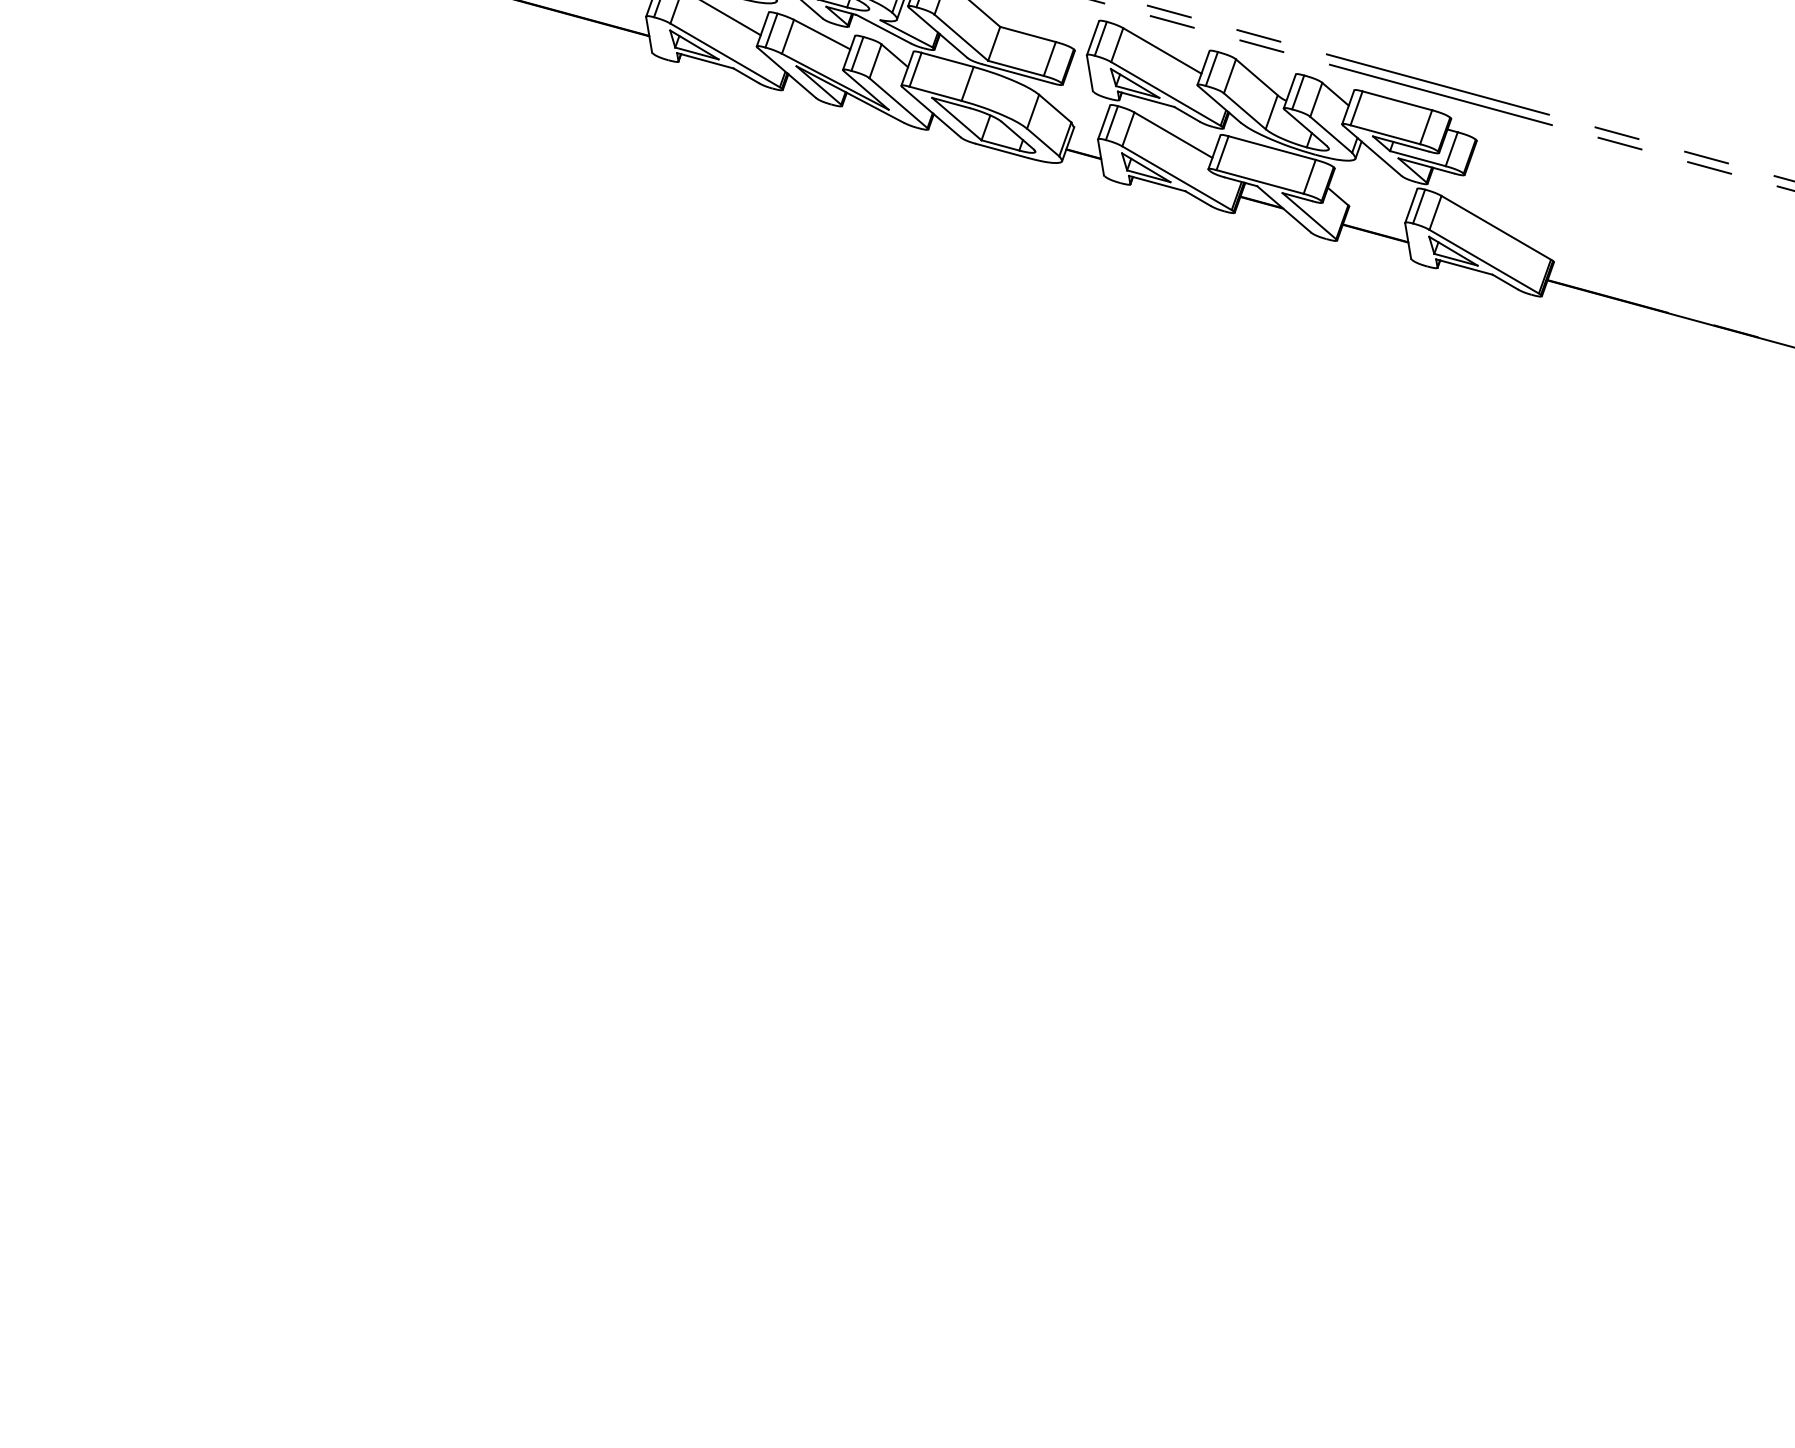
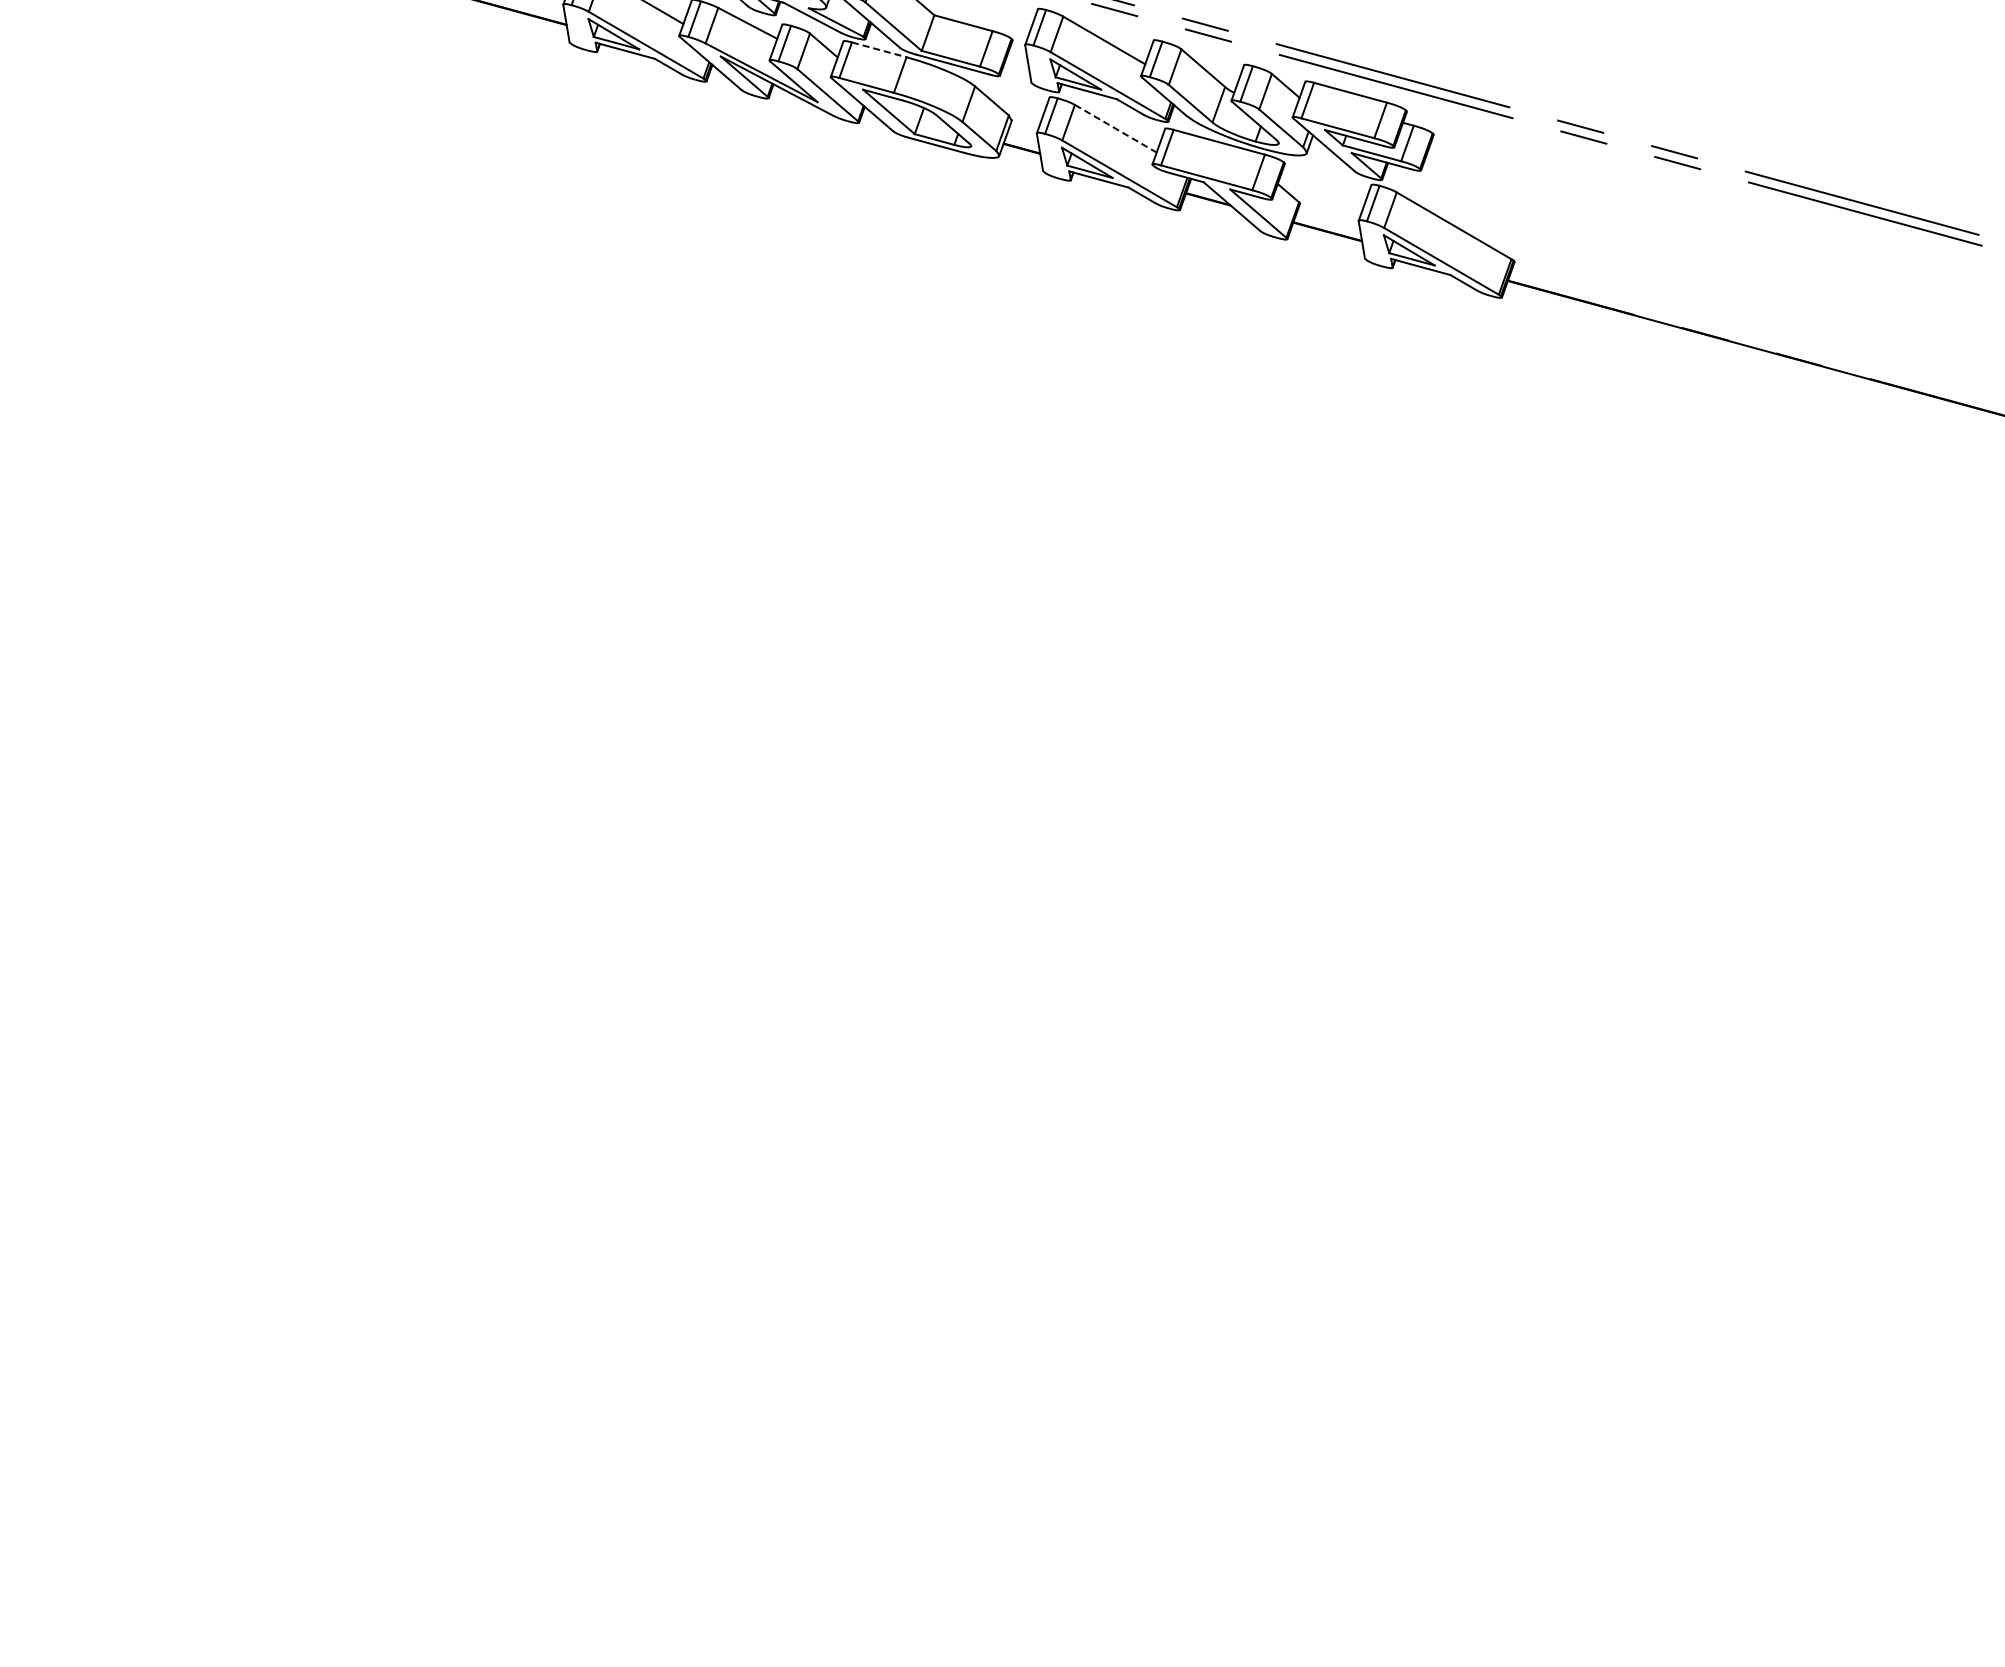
line: (947, 59) -> (879, 49), solid -> dashed
line: (1174, 135) -> (1116, 129), solid -> dashed

